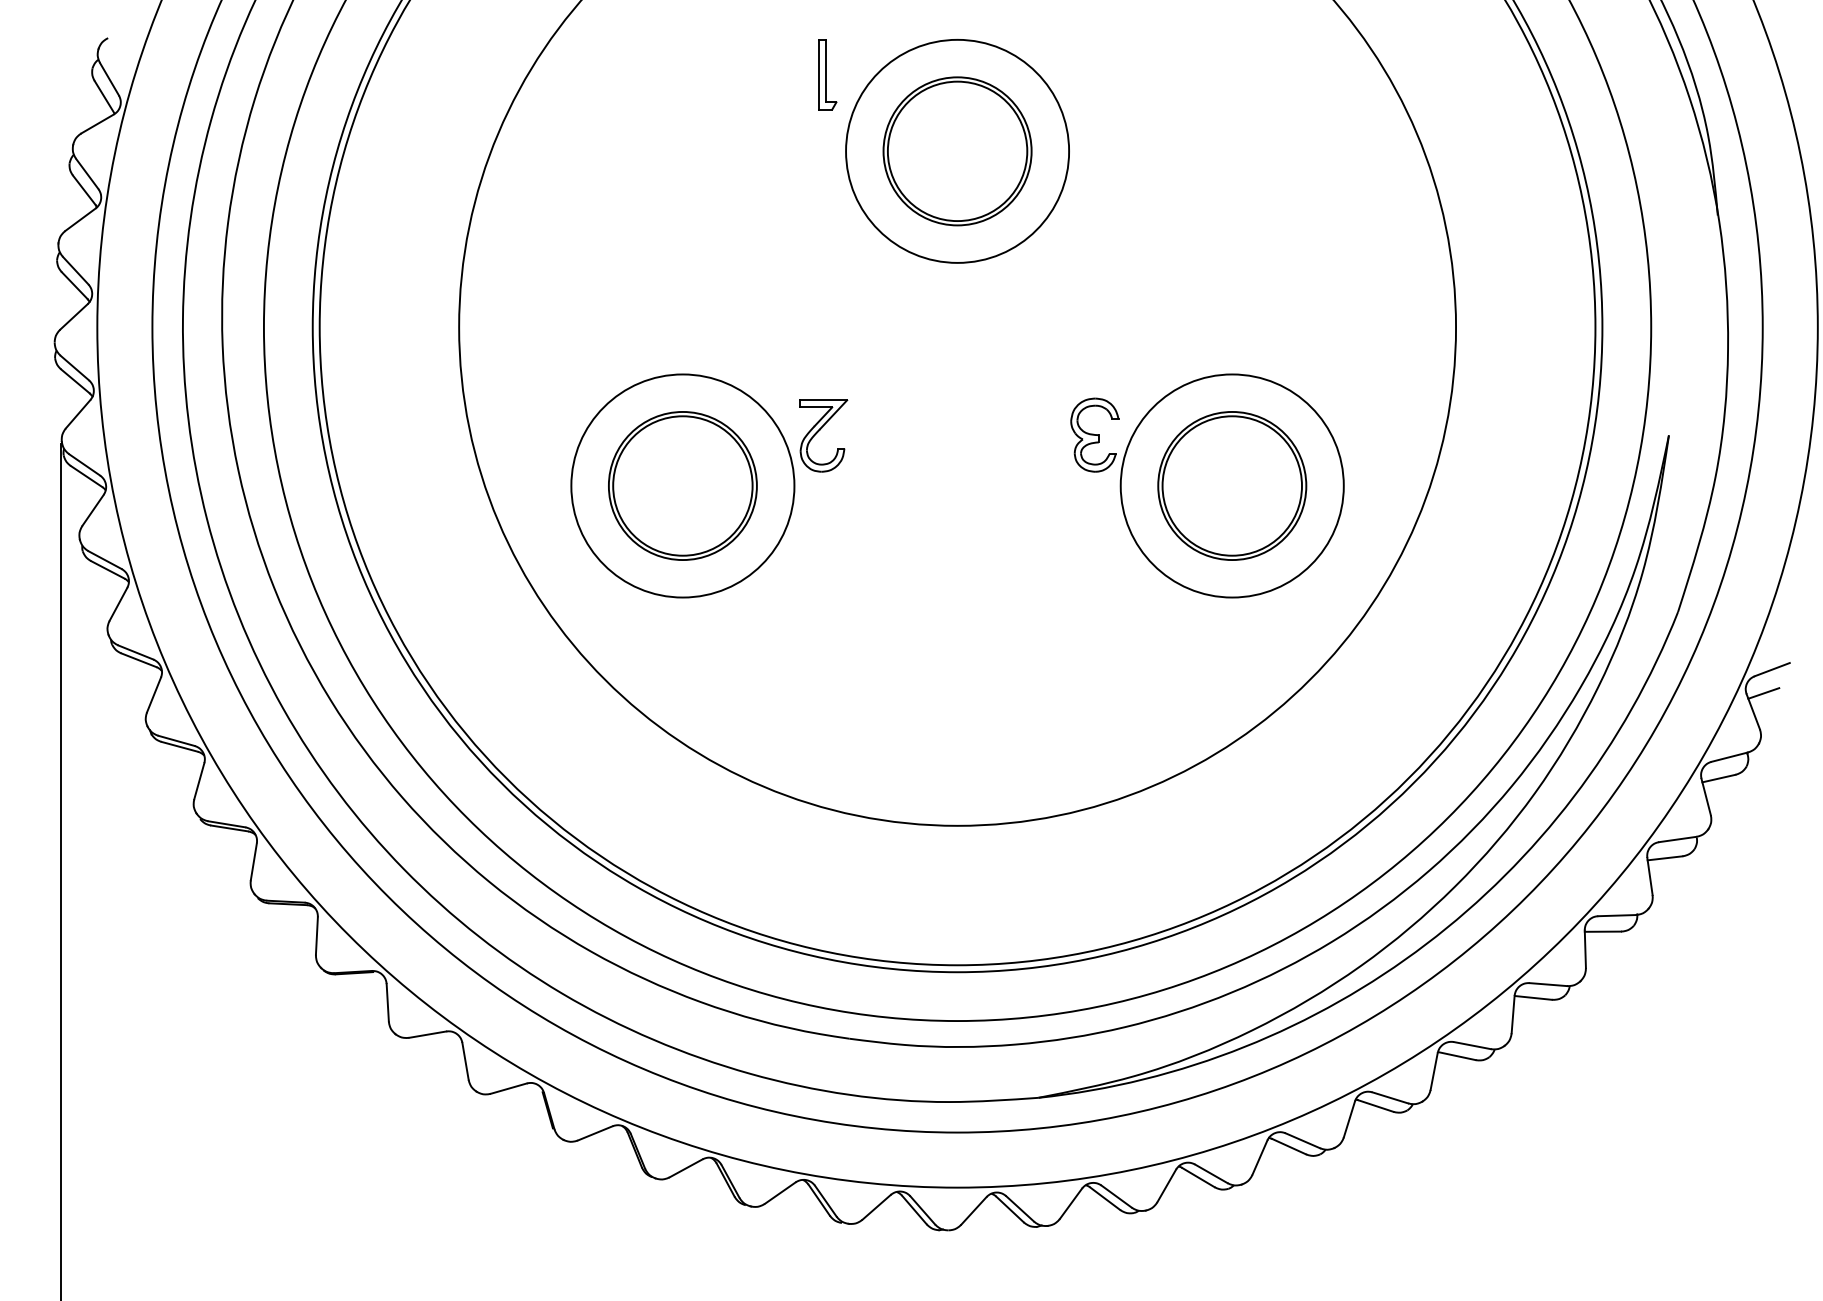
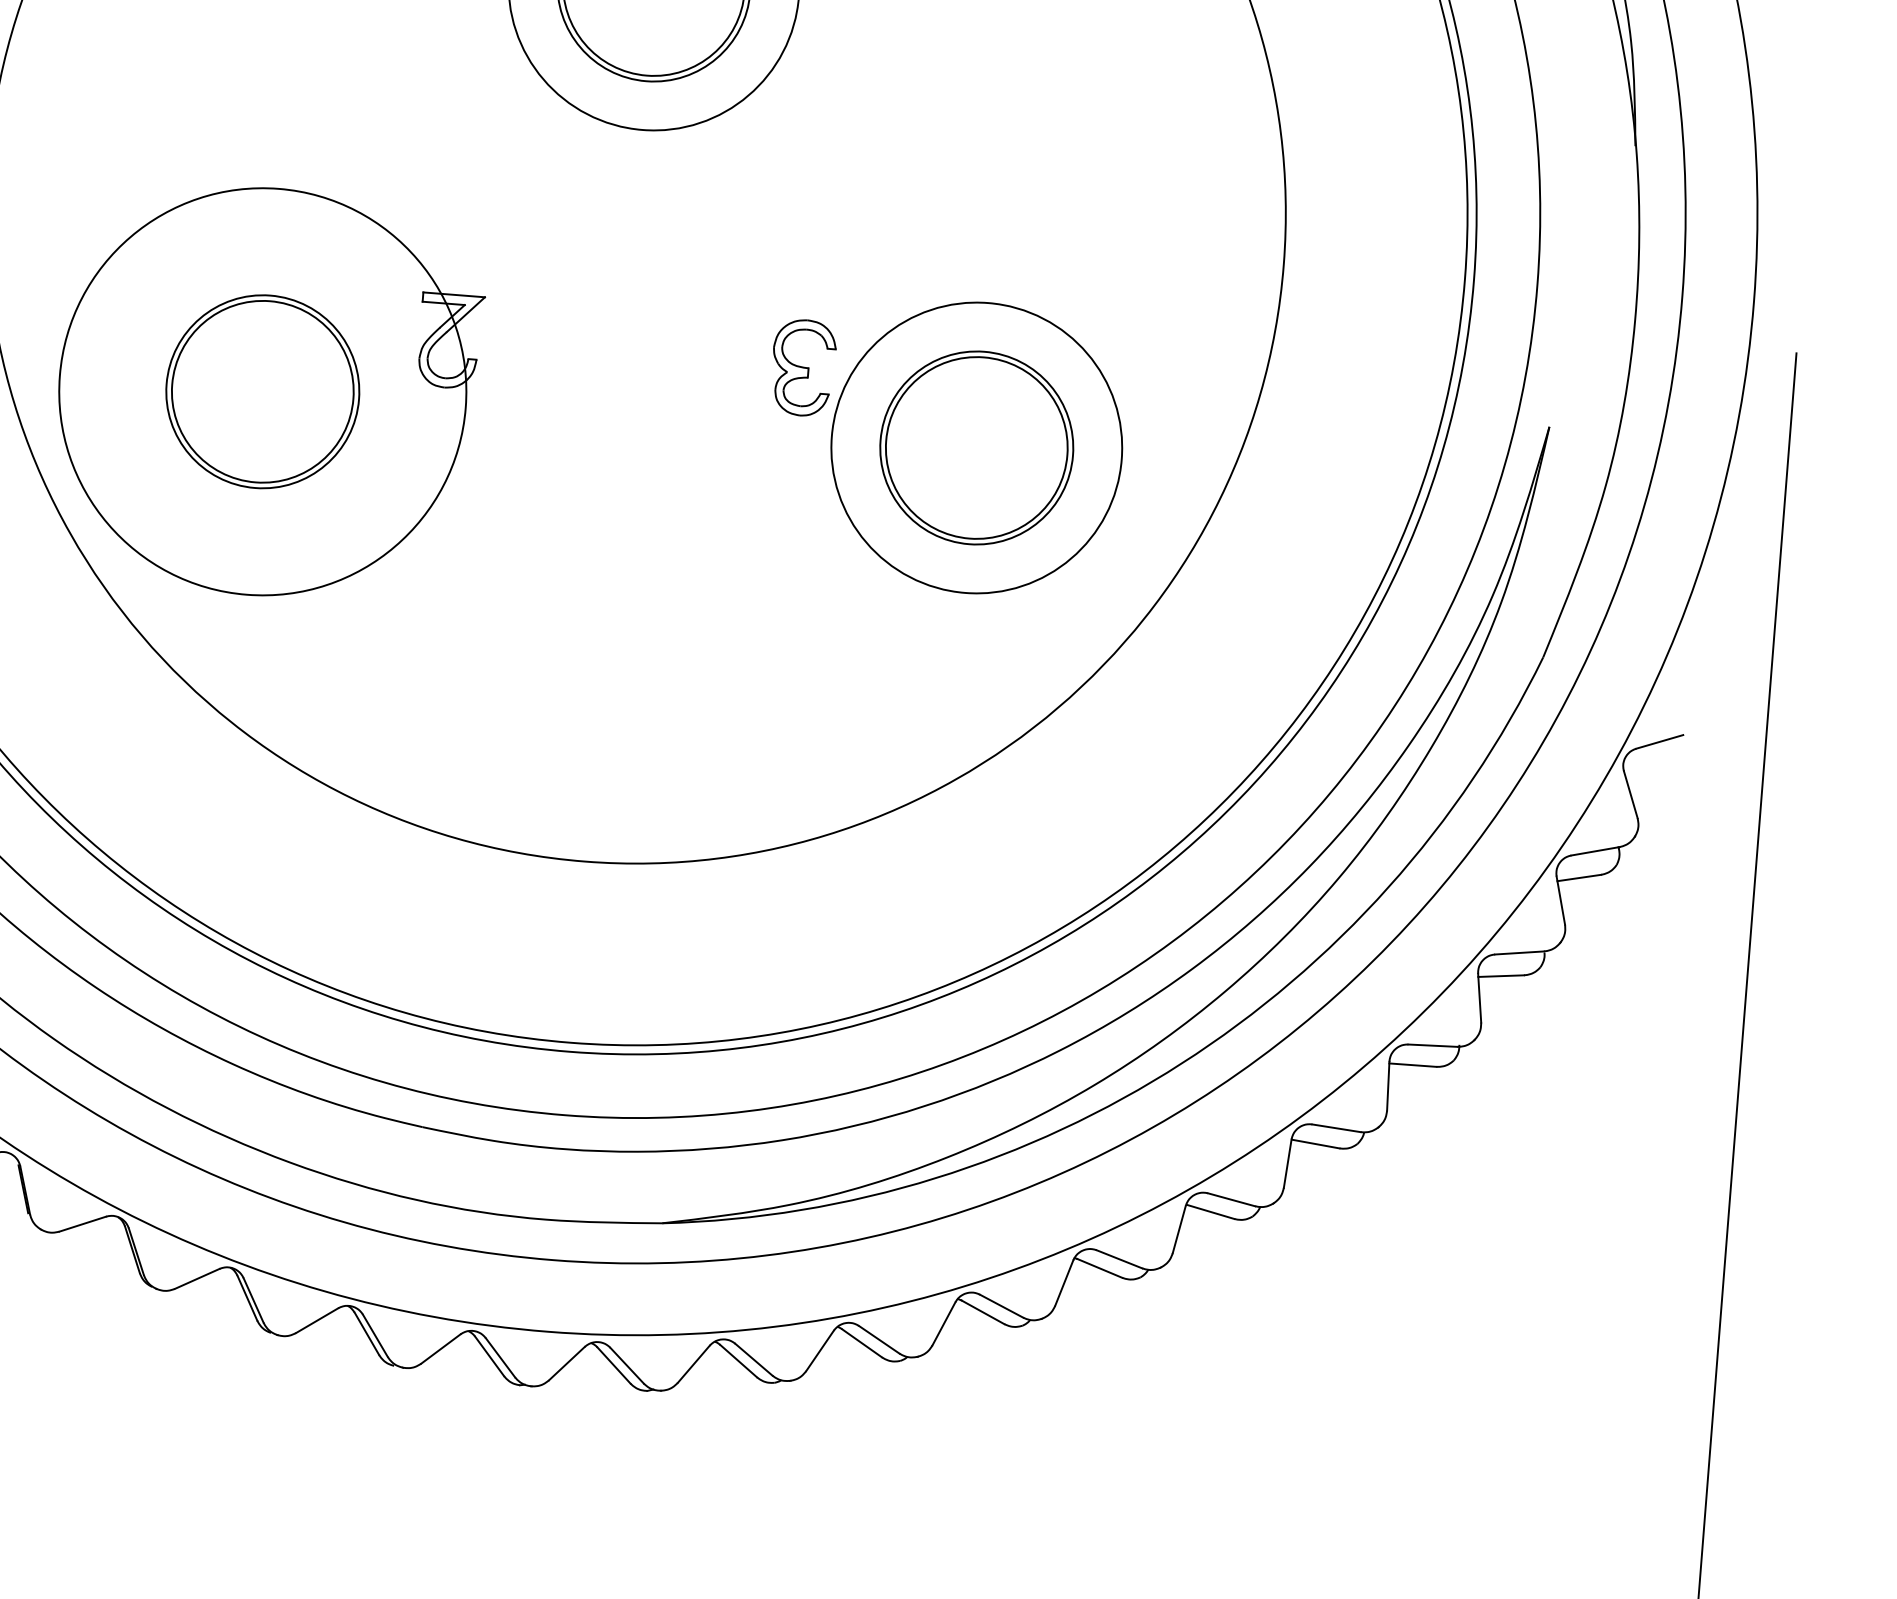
circle: (682, 485) -> (262, 391), size x1.4
line: (1763, 693) -> (1645, 771), removed

